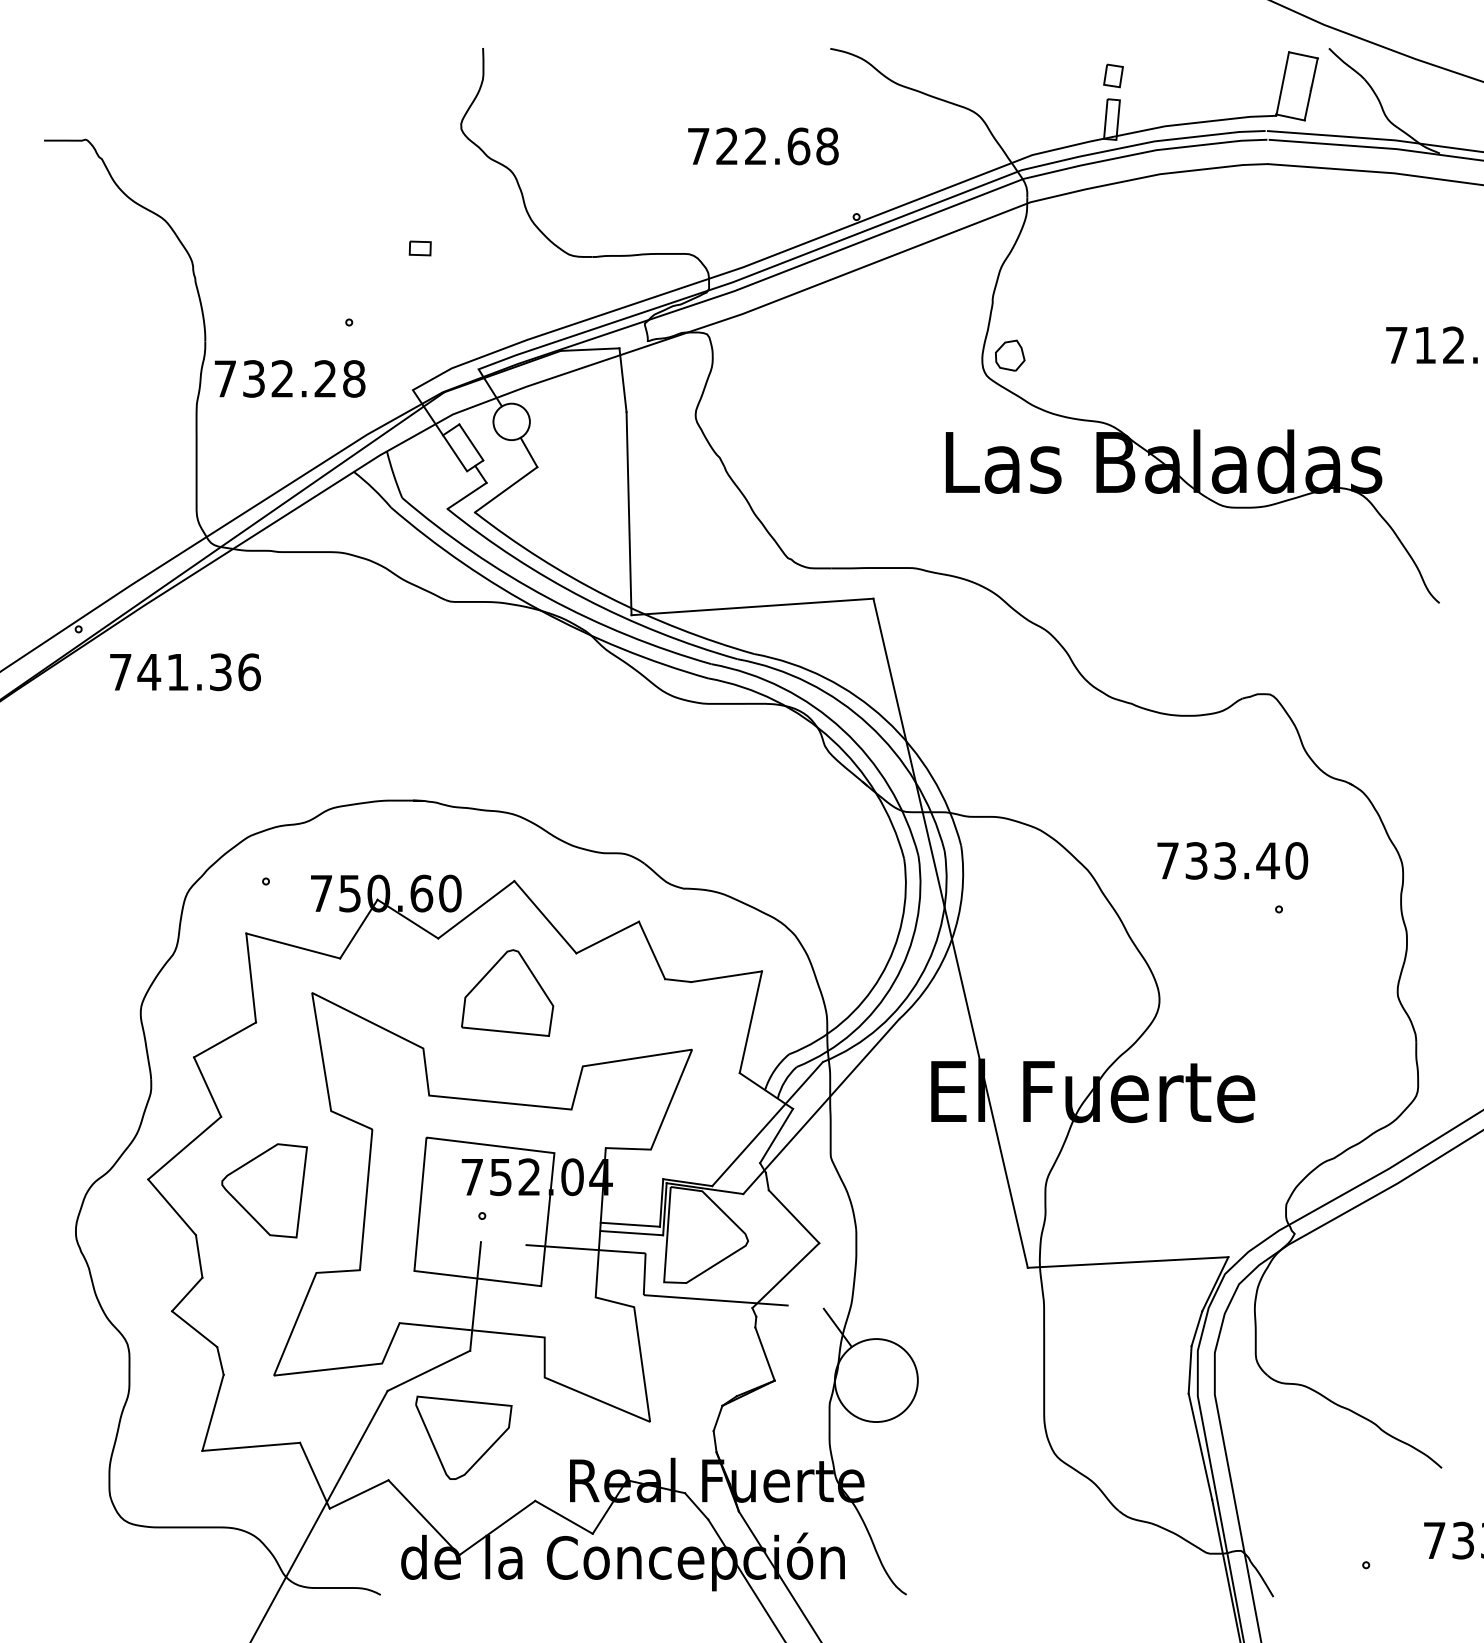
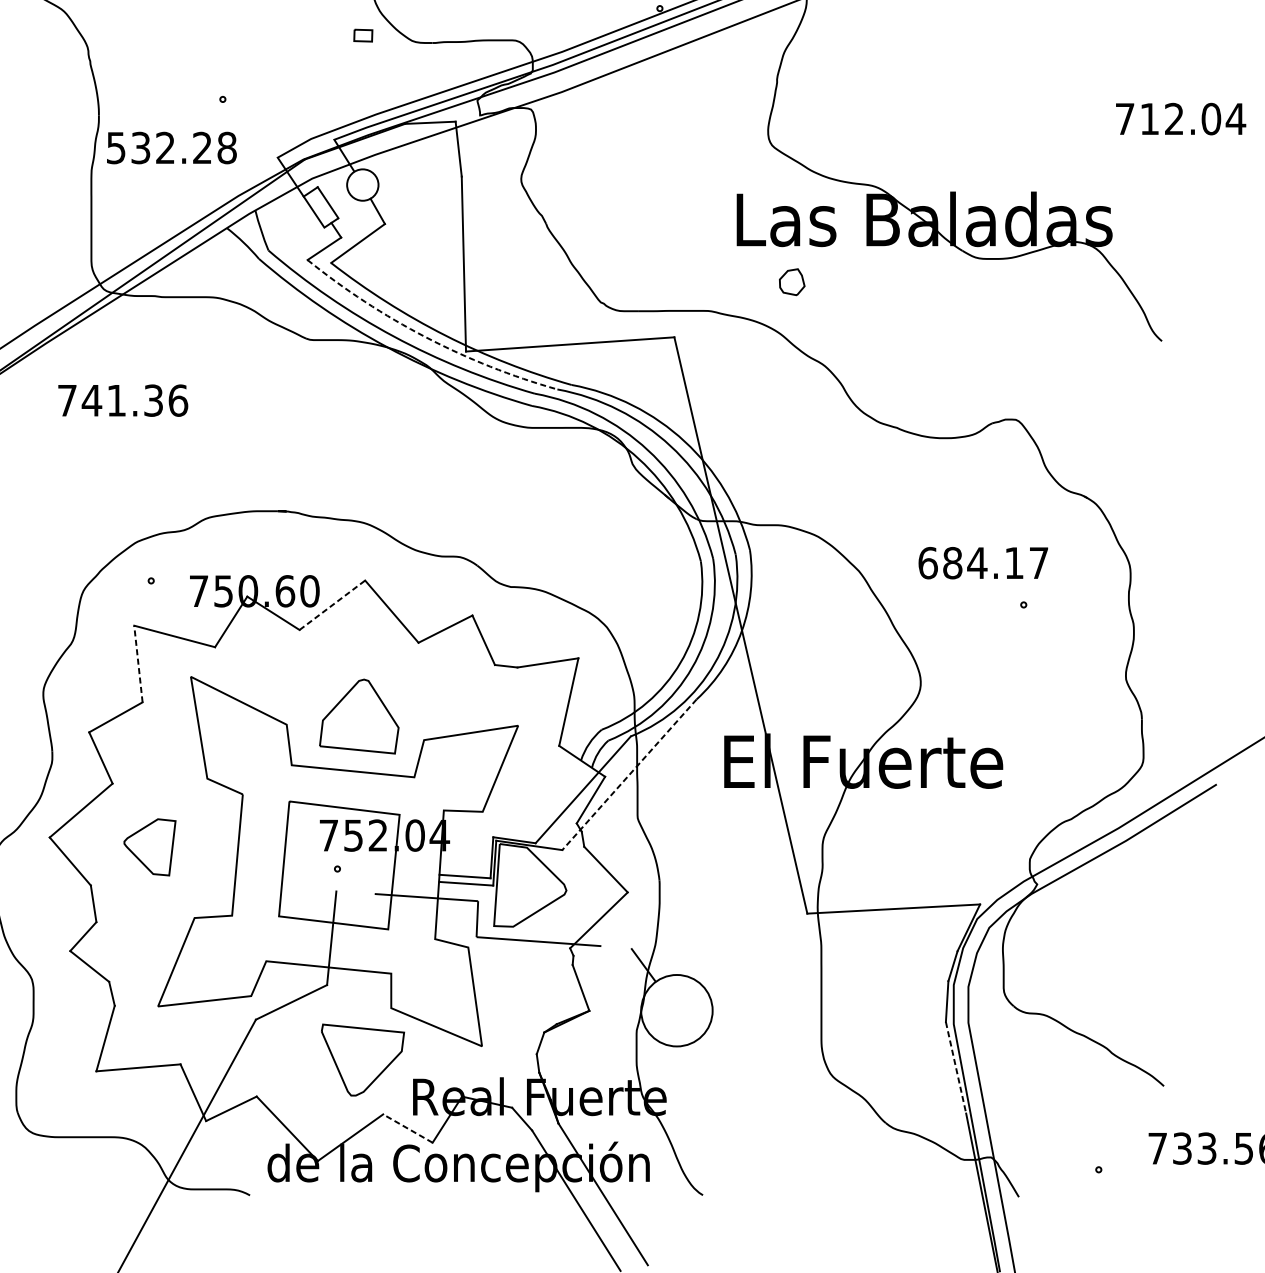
part: (419, 248) -> (362, 35), moved
part: (1010, 355) -> (792, 282), moved
text: (224, 378) -> (115, 147), 732.28 -> 532.28
arc: (585, 598) -> (426, 337), solid -> dashed
text: (185, 672) -> (123, 400), moved
text: (1232, 860) -> (983, 562), 733.40 -> 684.17
line: (476, 909) -> (332, 605), solid -> dashed
line: (251, 978) -> (138, 664), solid -> dashed
part: (507, 992) -> (359, 716), moved
line: (820, 1106) -> (628, 774), solid -> dashed
part: (264, 1190) -> (149, 847), size x0.7
part: (463, 1437) -> (362, 1059), moved
line: (1200, 1447) -> (956, 1068), solid -> dashed
line: (563, 1517) -> (407, 1128), solid -> dashed

